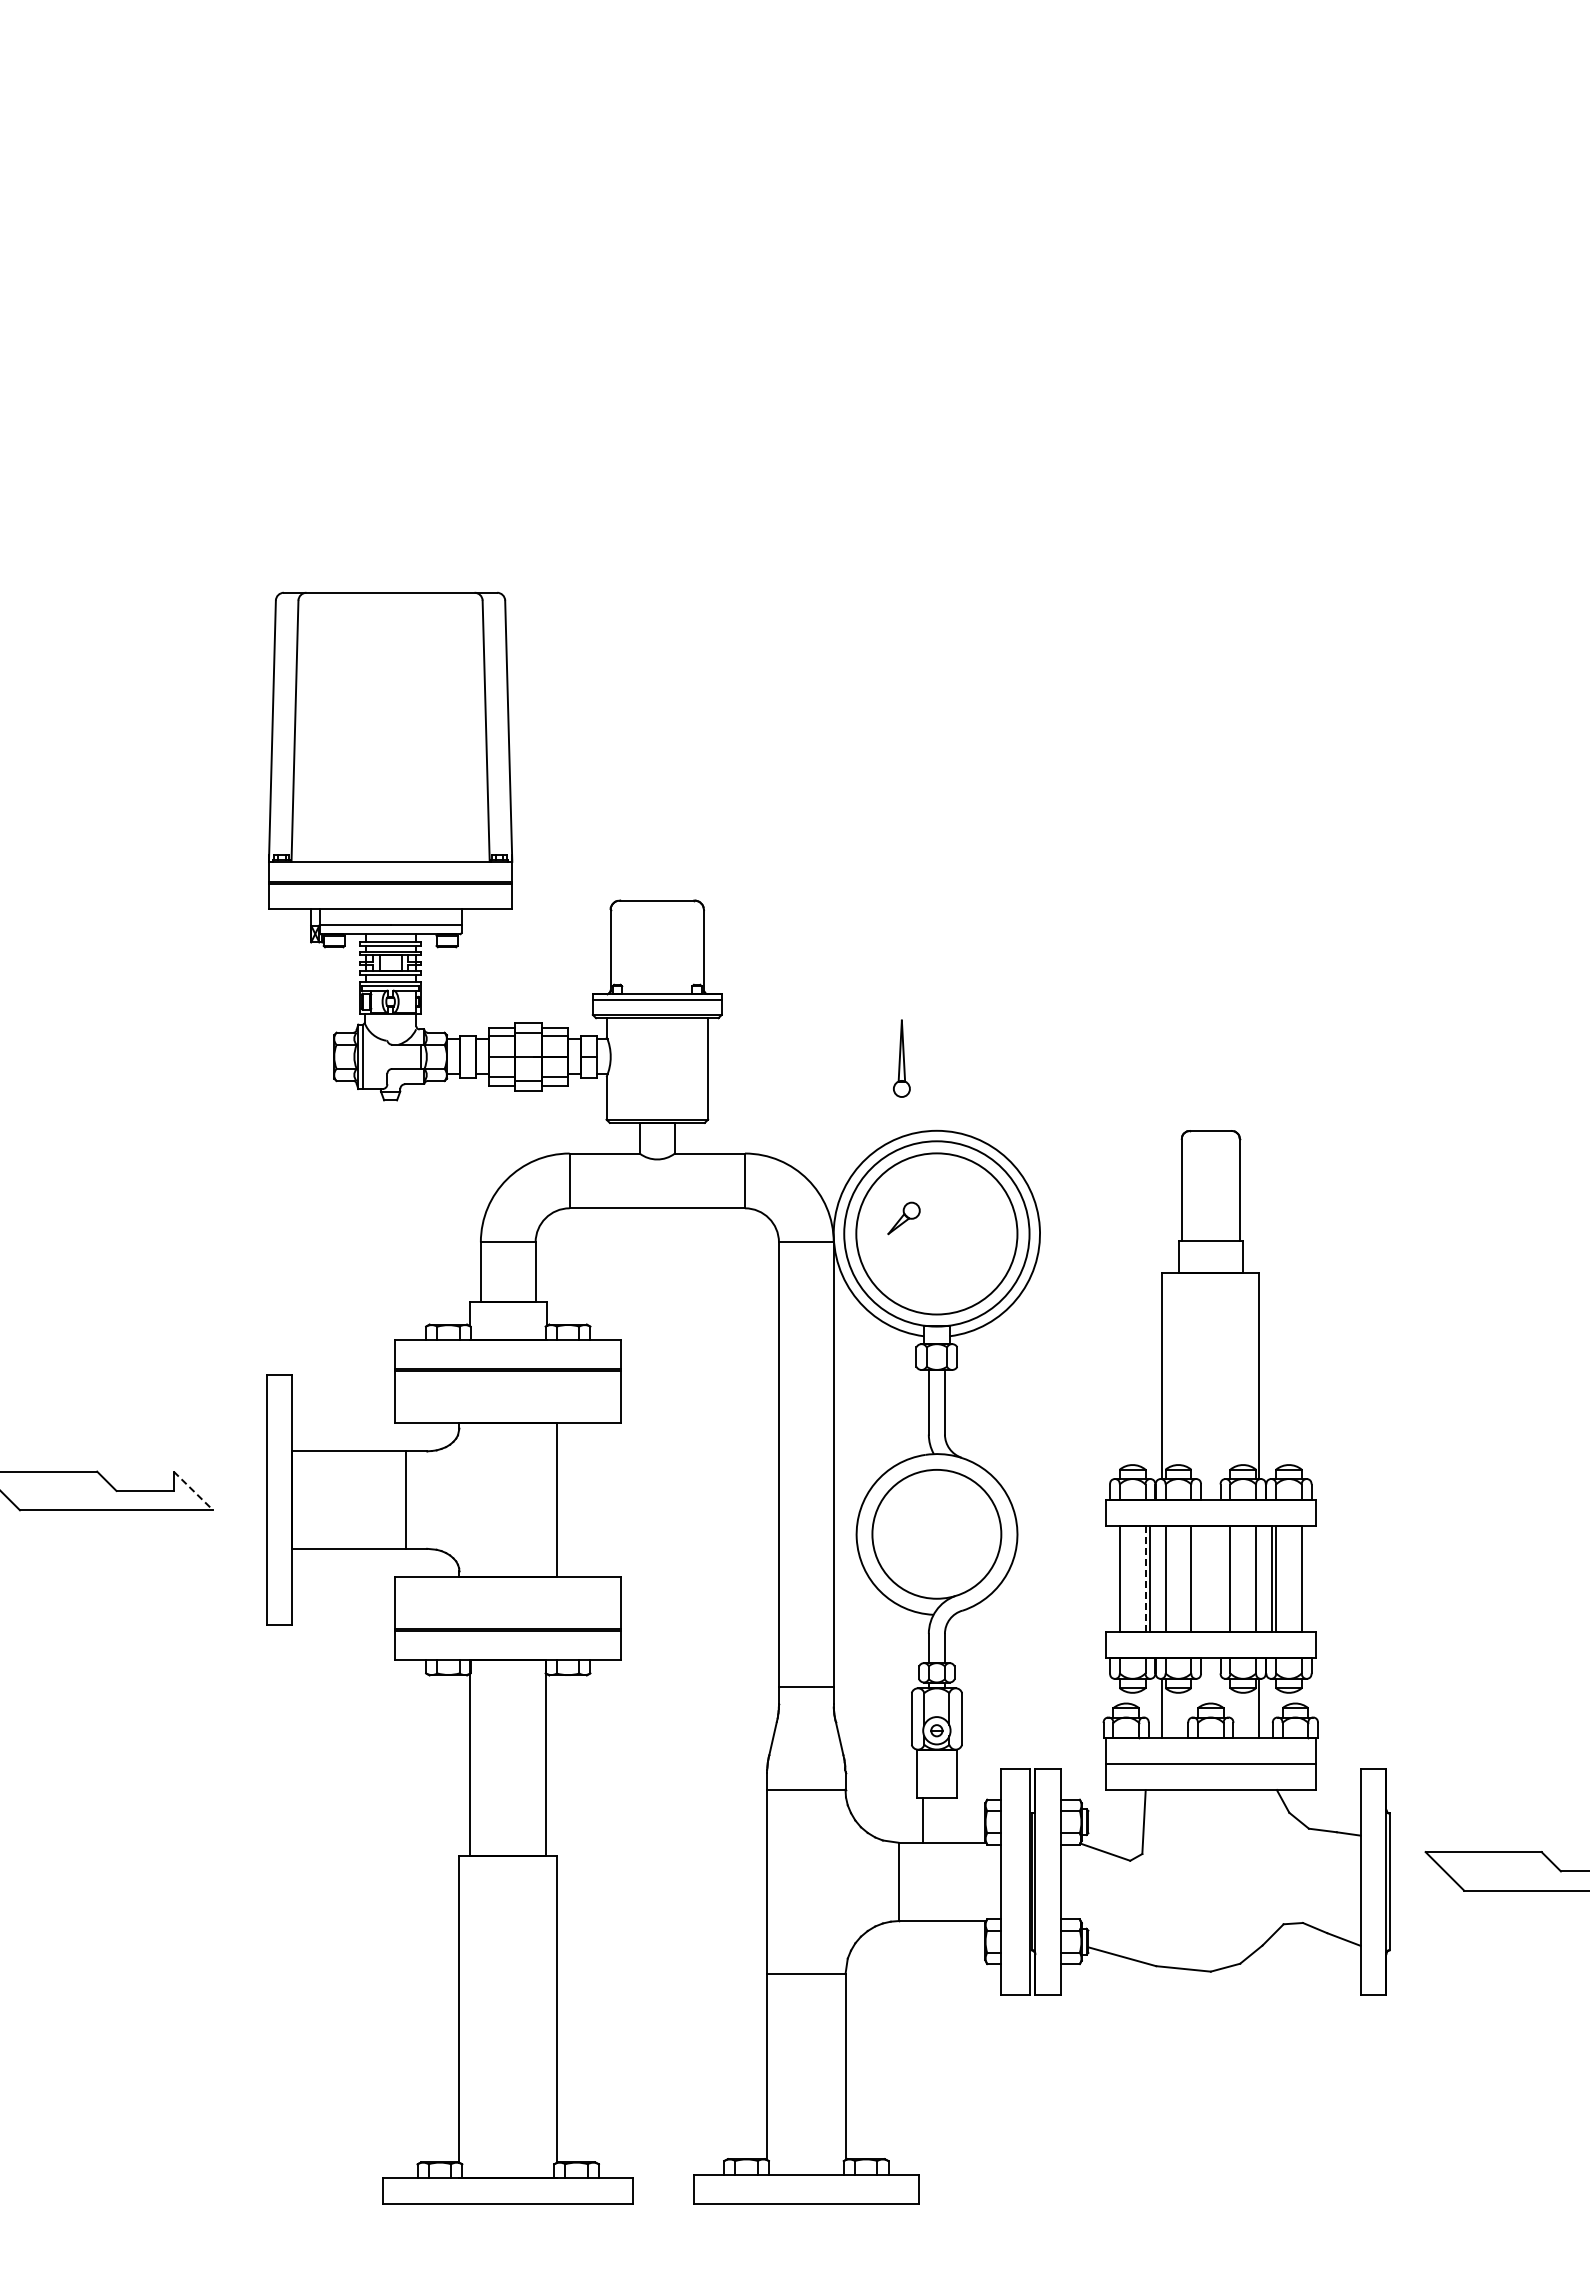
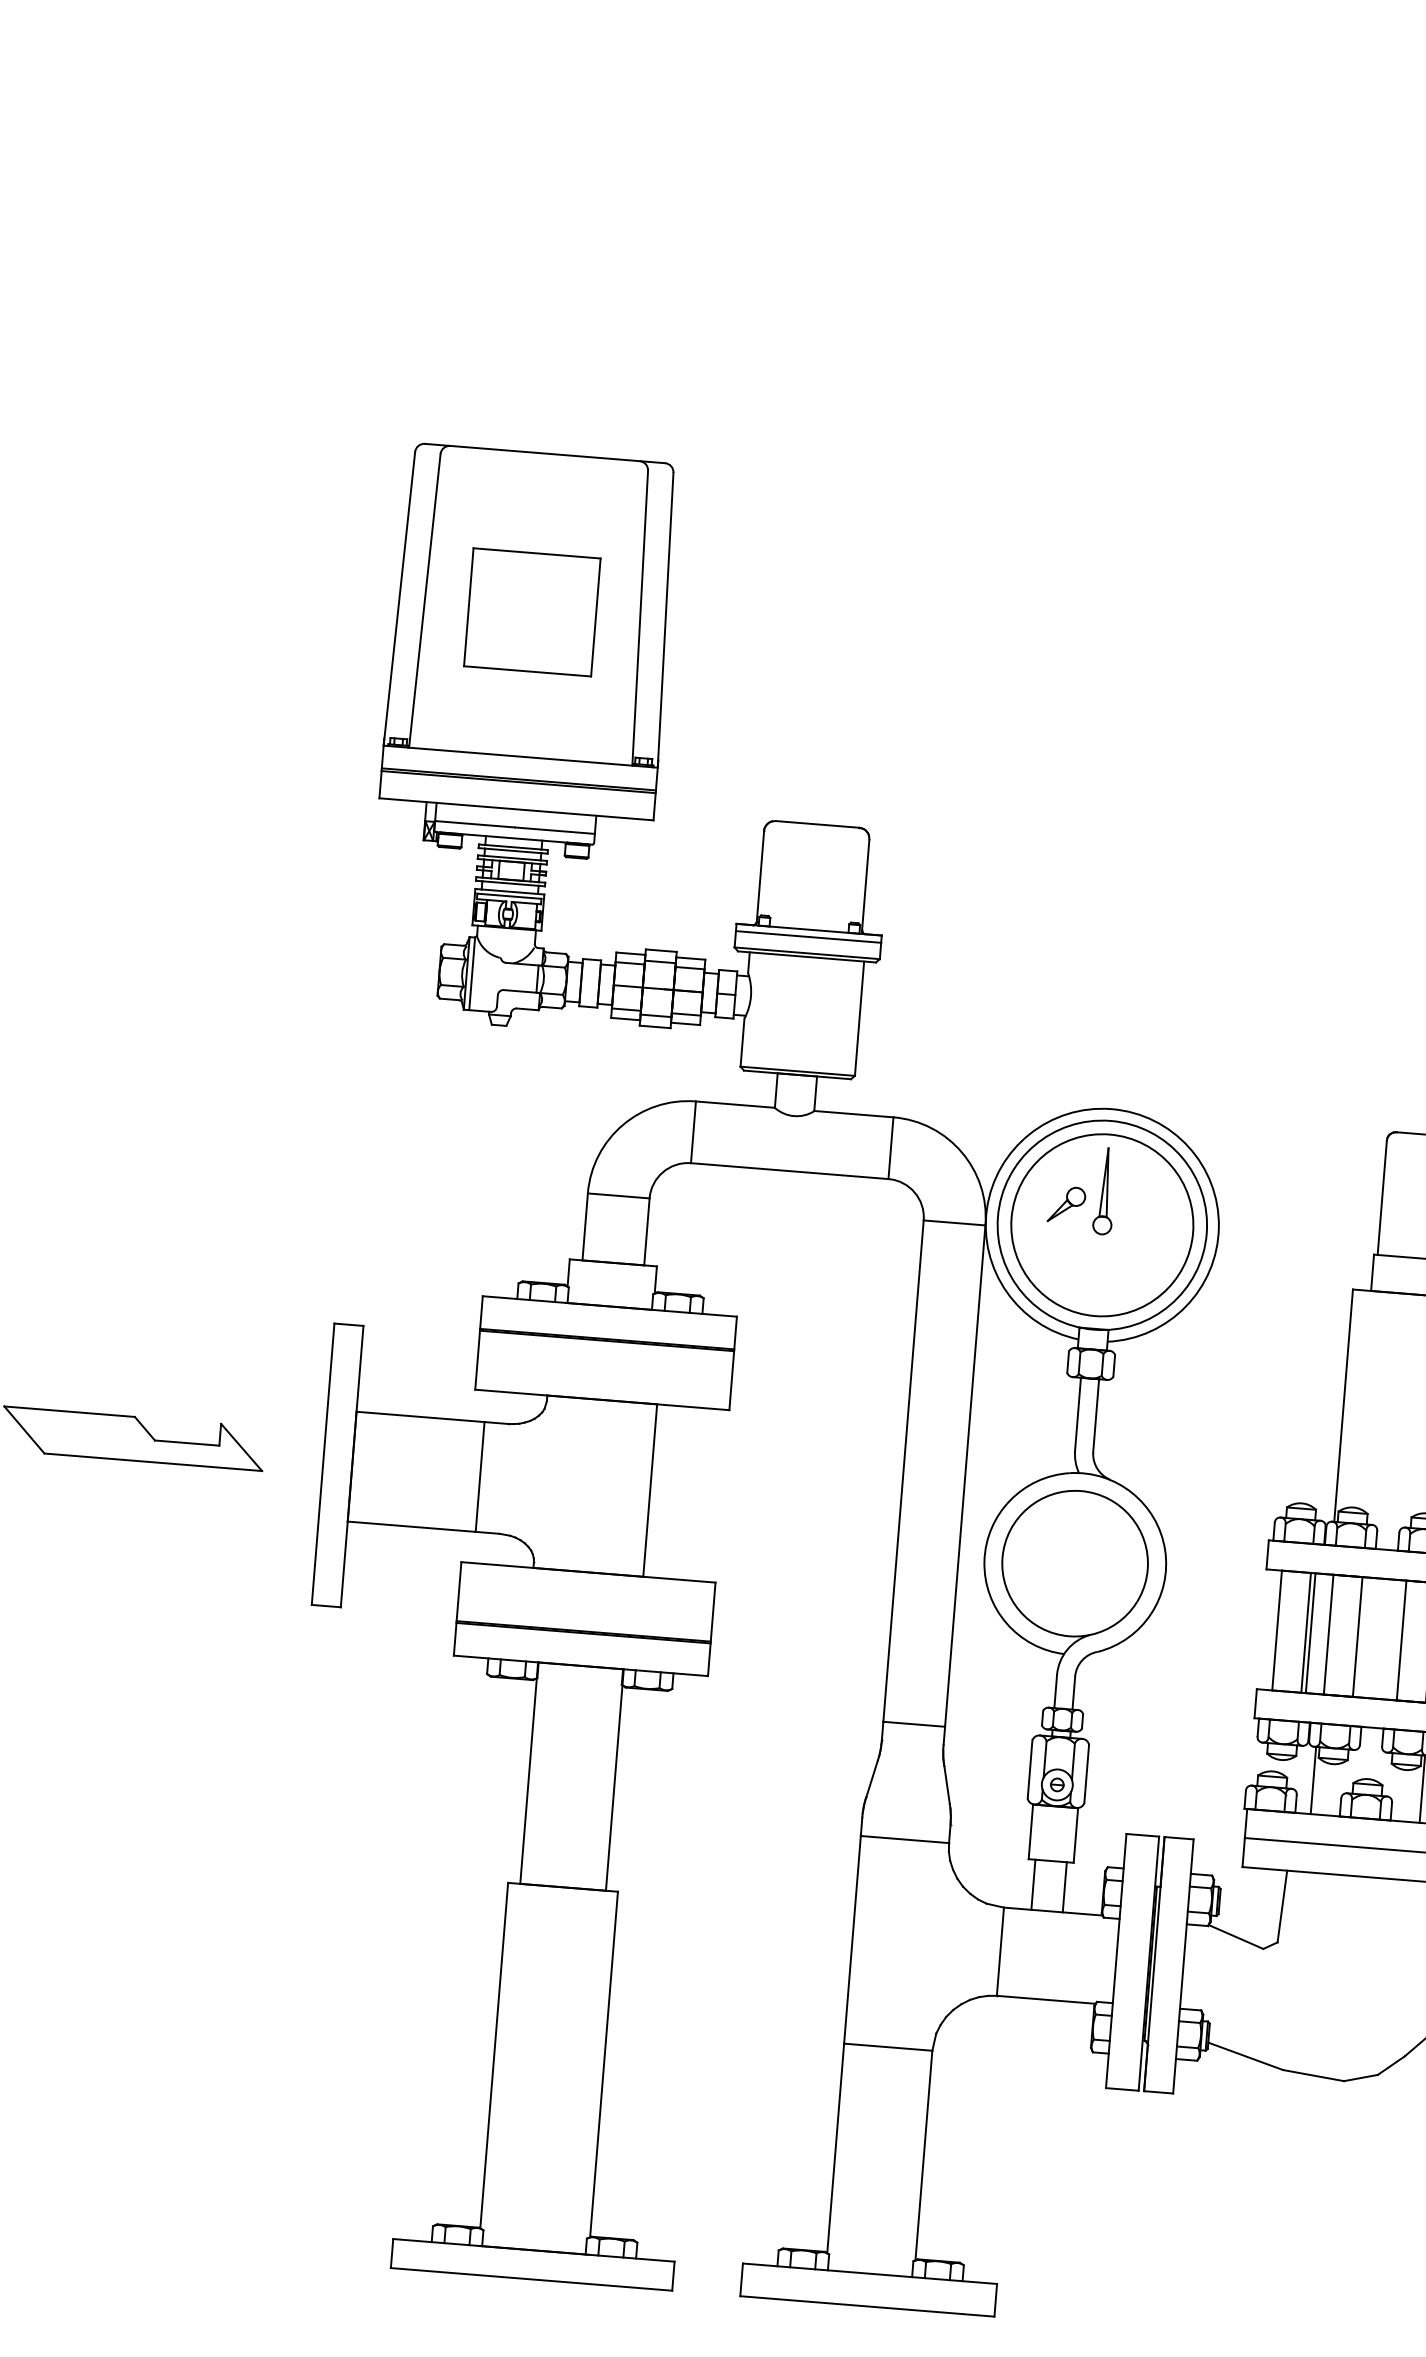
part: (390, 733) -> (532, 612), added
part: (901, 1058) -> (1104, 1190), moved
line: (193, 1490) -> (241, 1446), dashed -> solid
line: (1145, 1578) -> (1306, 1632), dashed -> solid
line: (950, 1820) -> (1064, 1887), added

